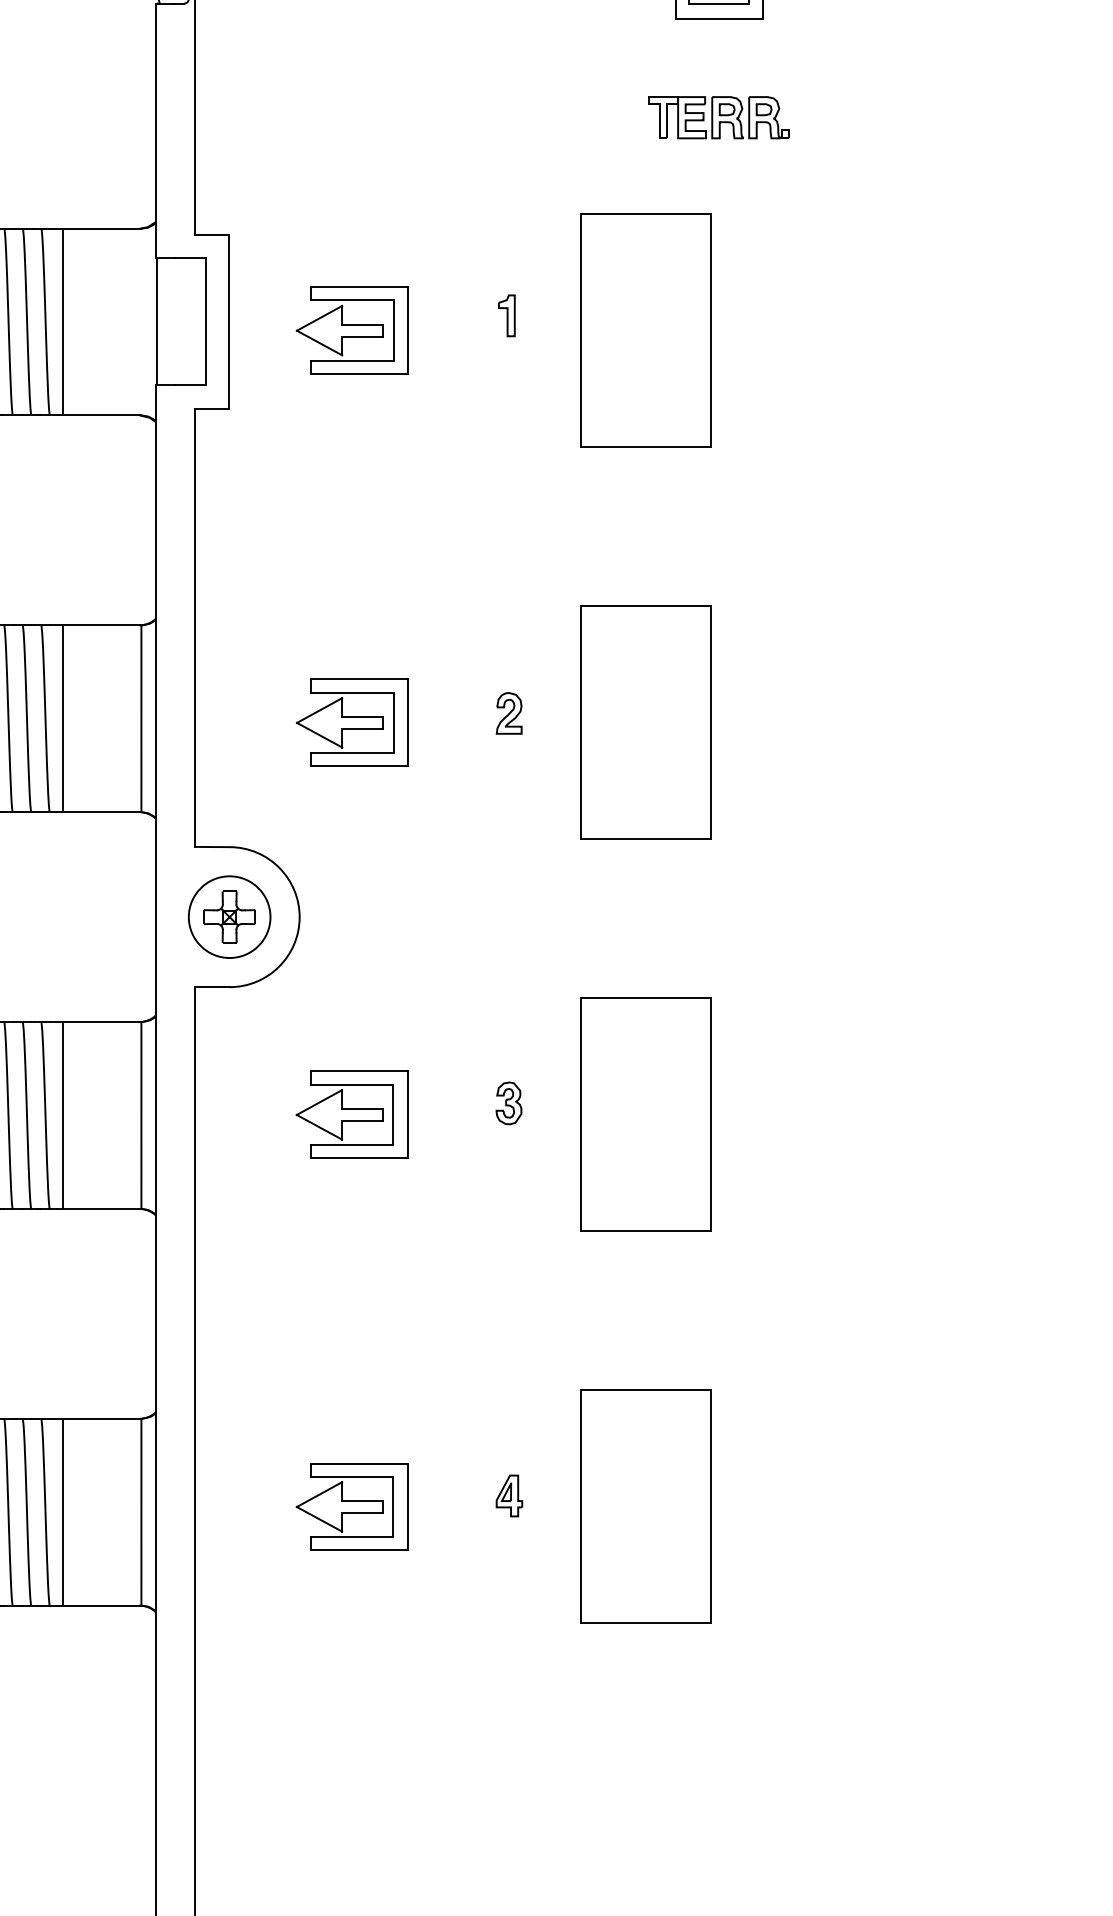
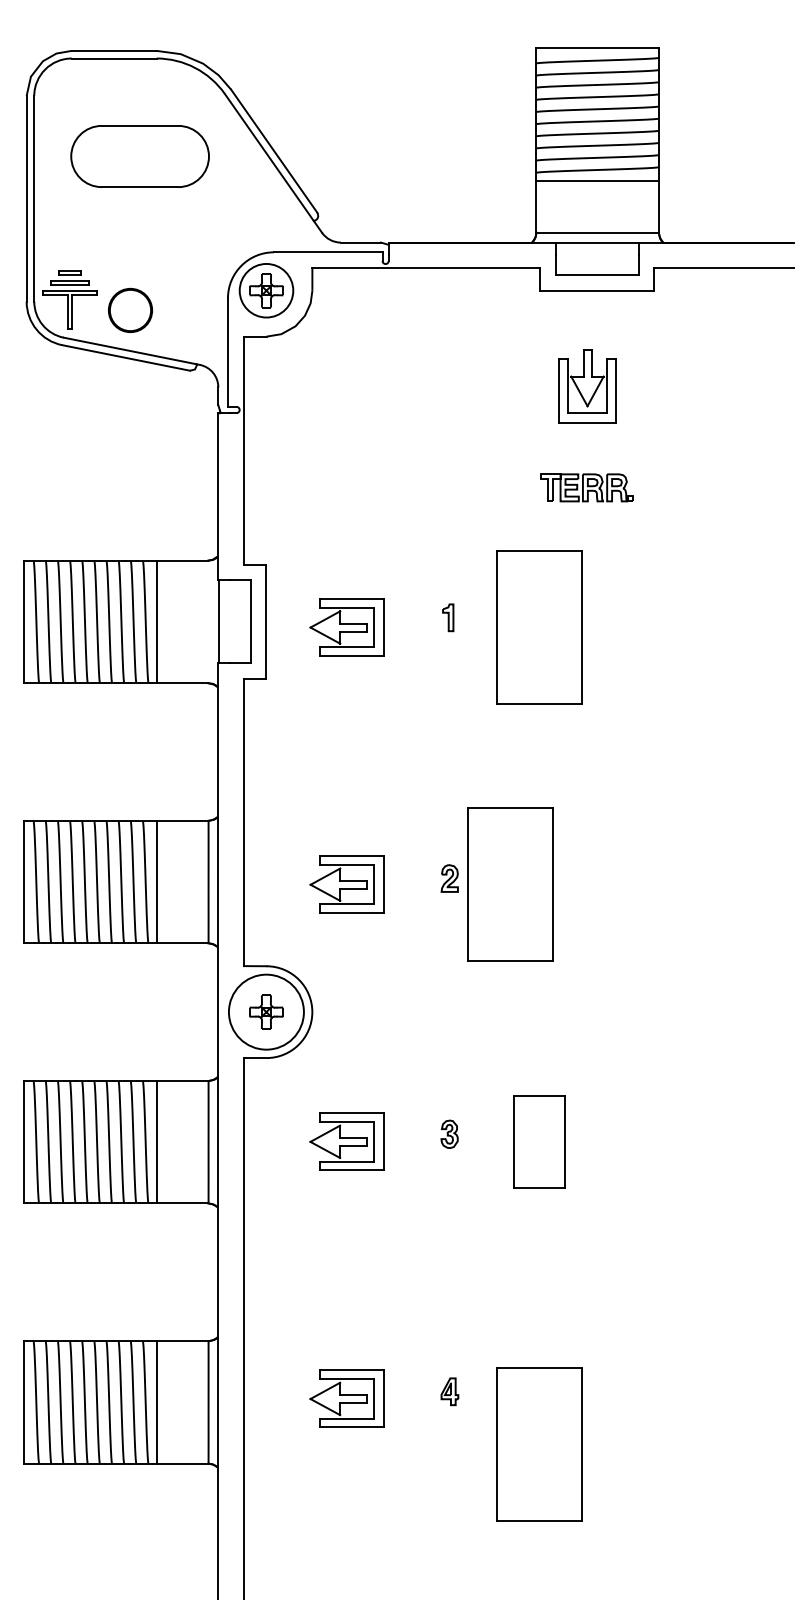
part: (646, 722) -> (510, 884), moved
circle: (229, 916) -> (266, 1011), size x1.4
part: (646, 1114) -> (539, 1141), size x0.6
part: (646, 1506) -> (539, 1444), moved

